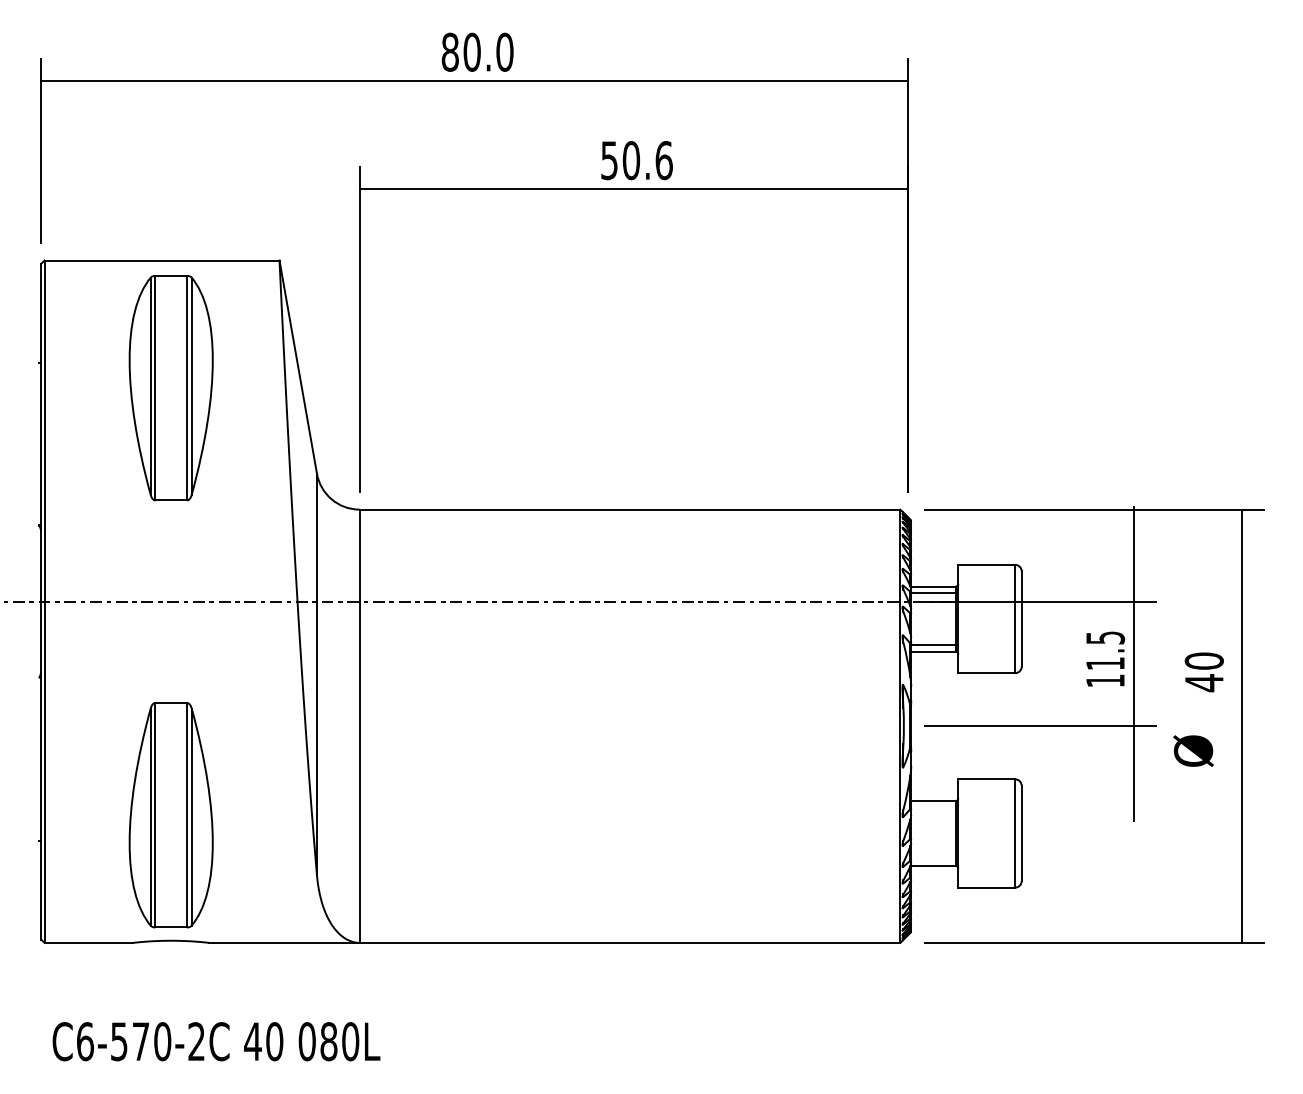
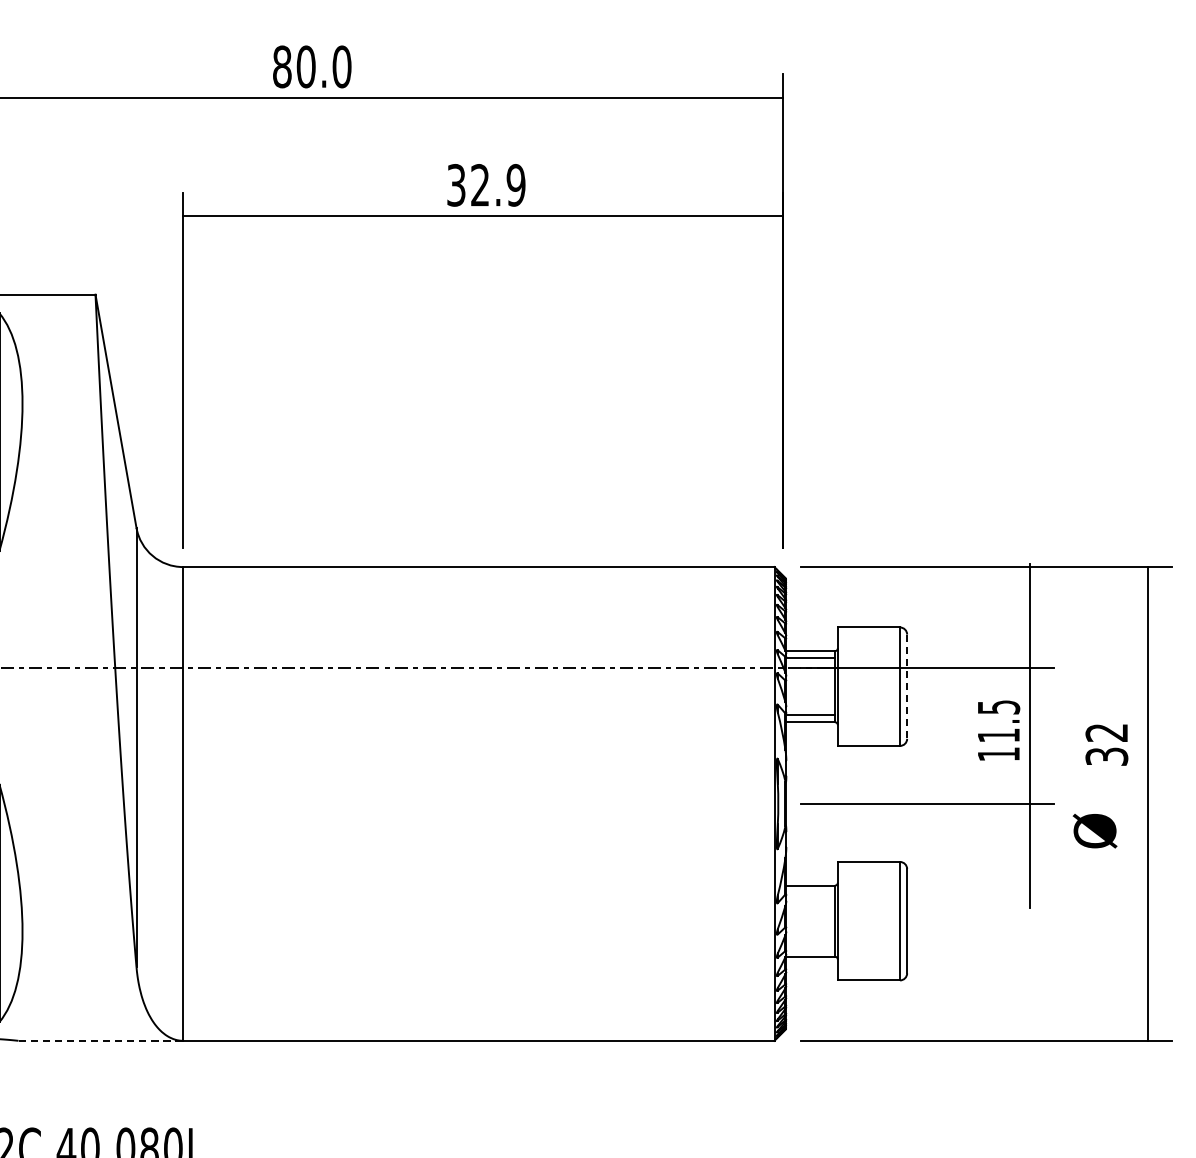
text: (636, 160) -> (485, 185), 50.6 -> 32.9
line: (1021, 619) -> (906, 687), solid -> dashed
text: (1203, 672) -> (1105, 745), 40 -> 32
line: (284, 942) -> (100, 1040), solid -> dashed

